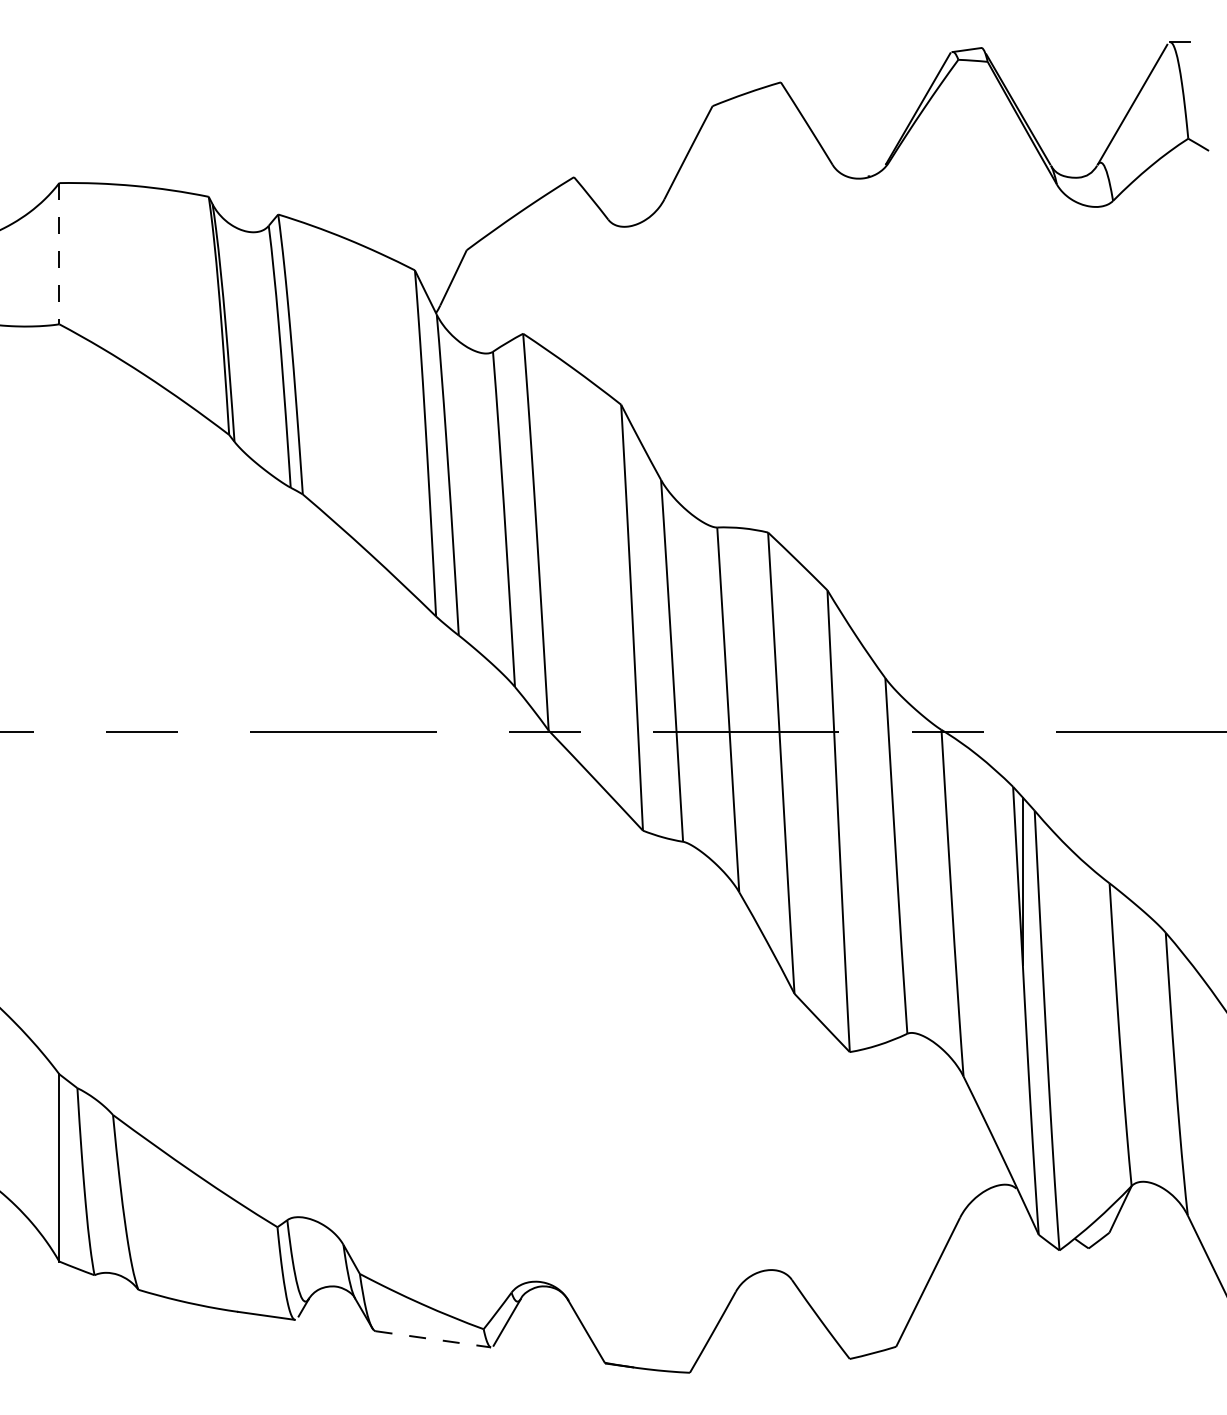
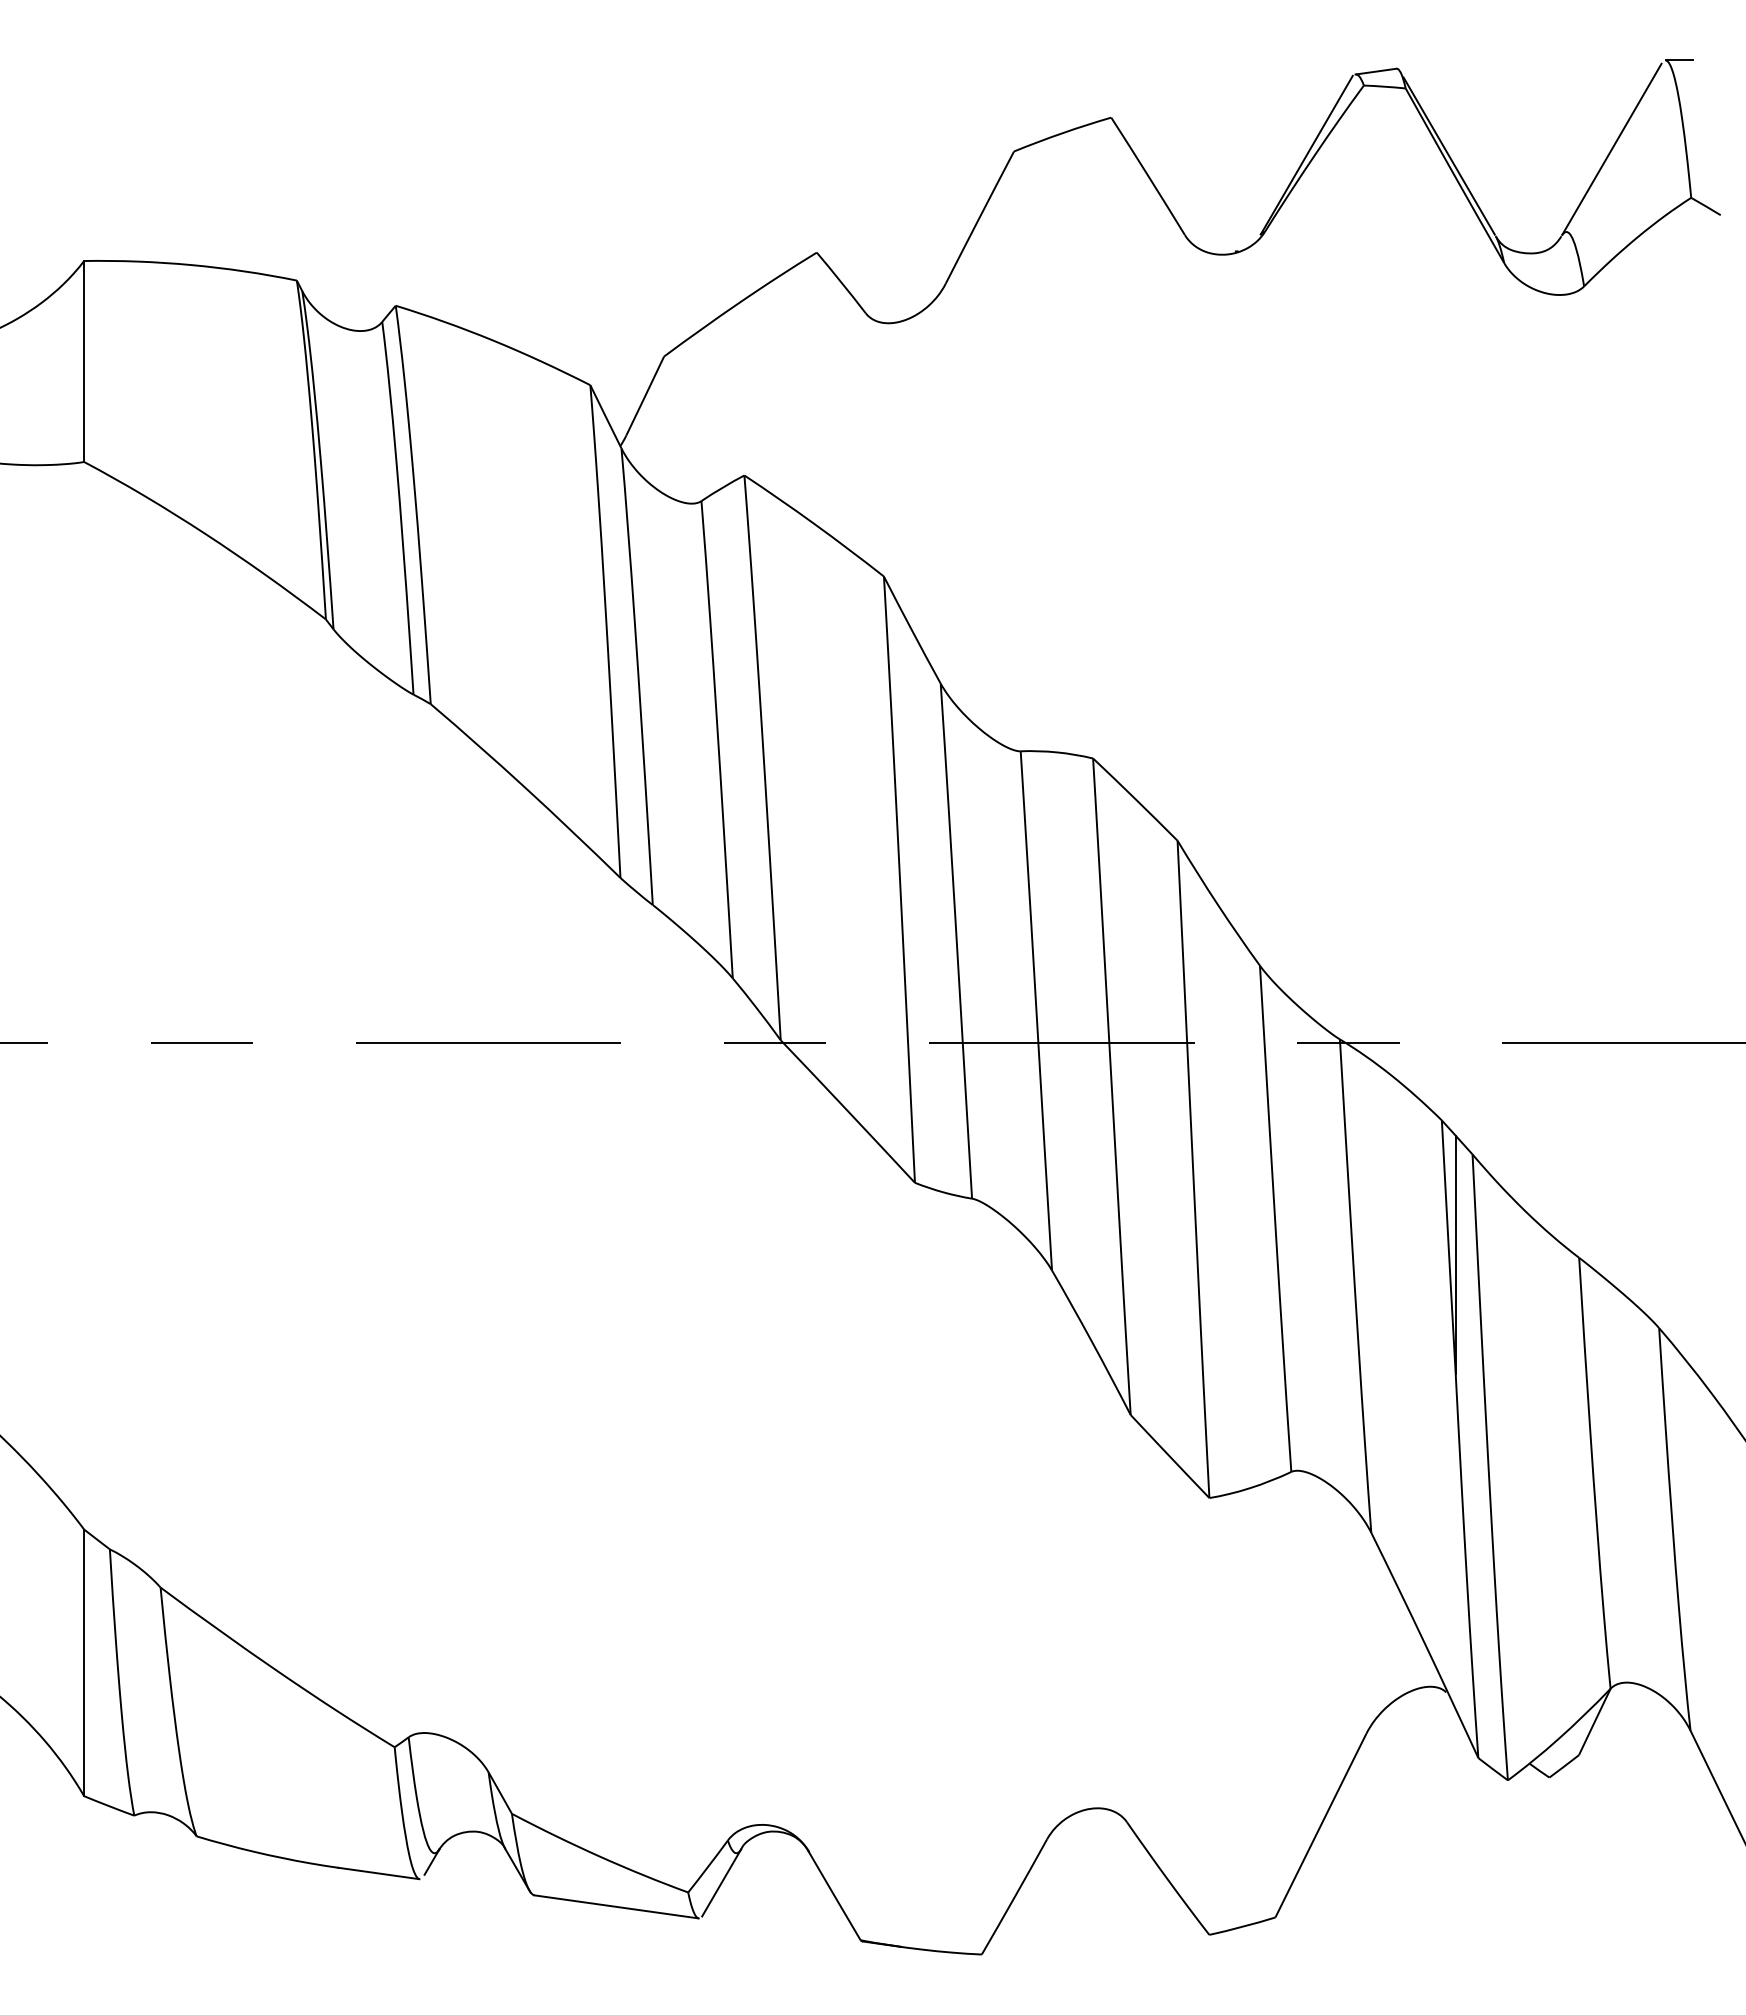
line: (59, 254) -> (84, 362), dashed -> solid
line: (433, 1339) -> (616, 1906), dashed -> solid

